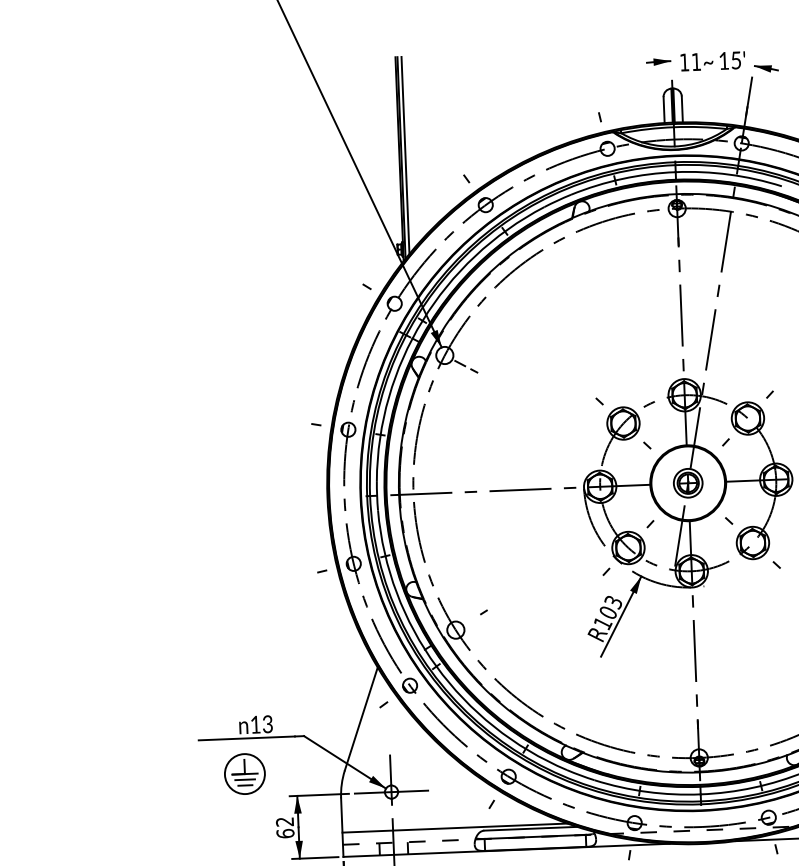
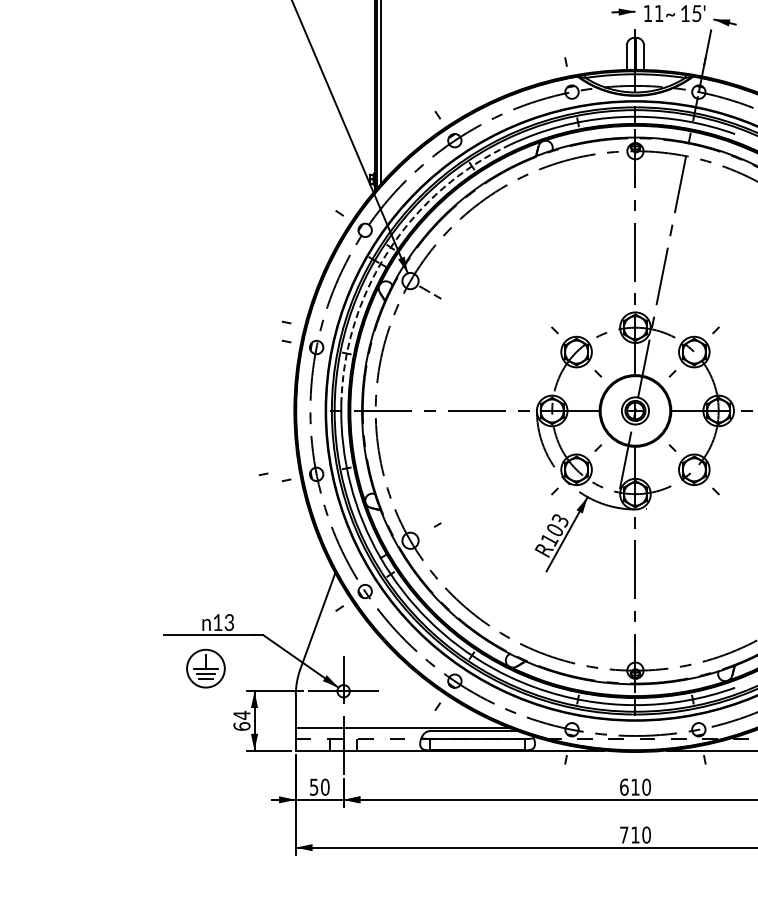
arc: (422, 320) -> (390, 247), solid -> dashed
line: (315, 404) -> (286, 322), added
line: (297, 566) -> (263, 474), added
text: (284, 821) -> (241, 714), 62 -> 64

